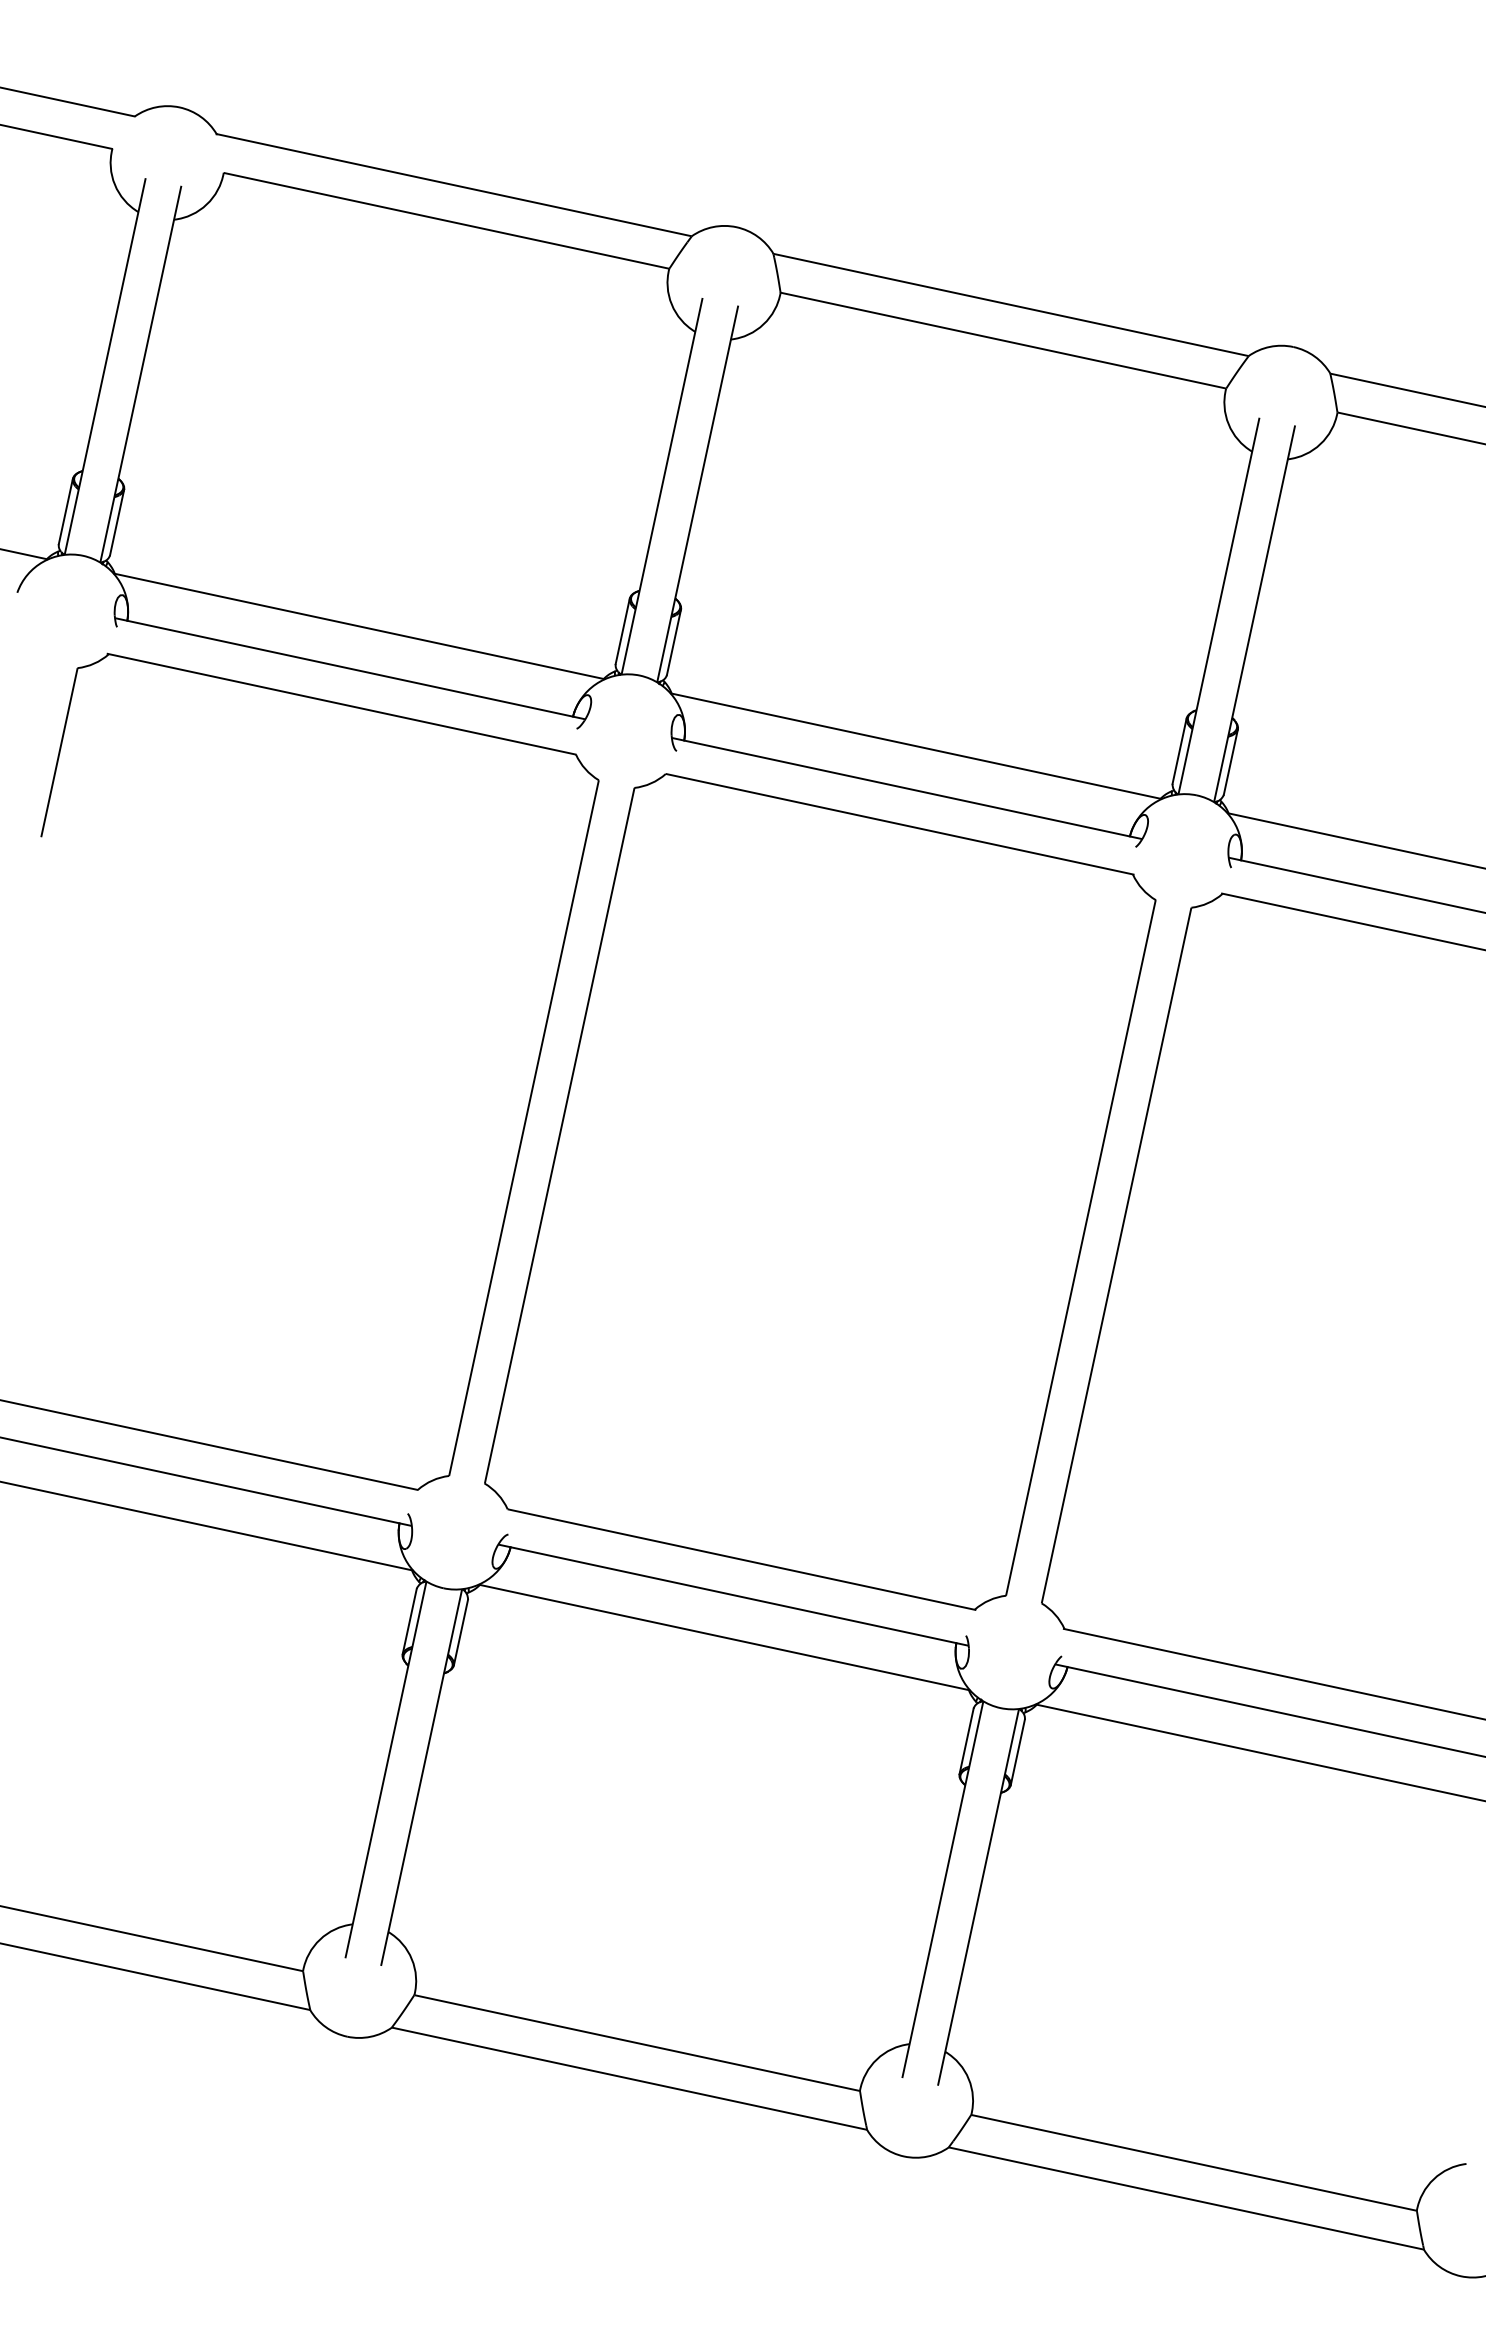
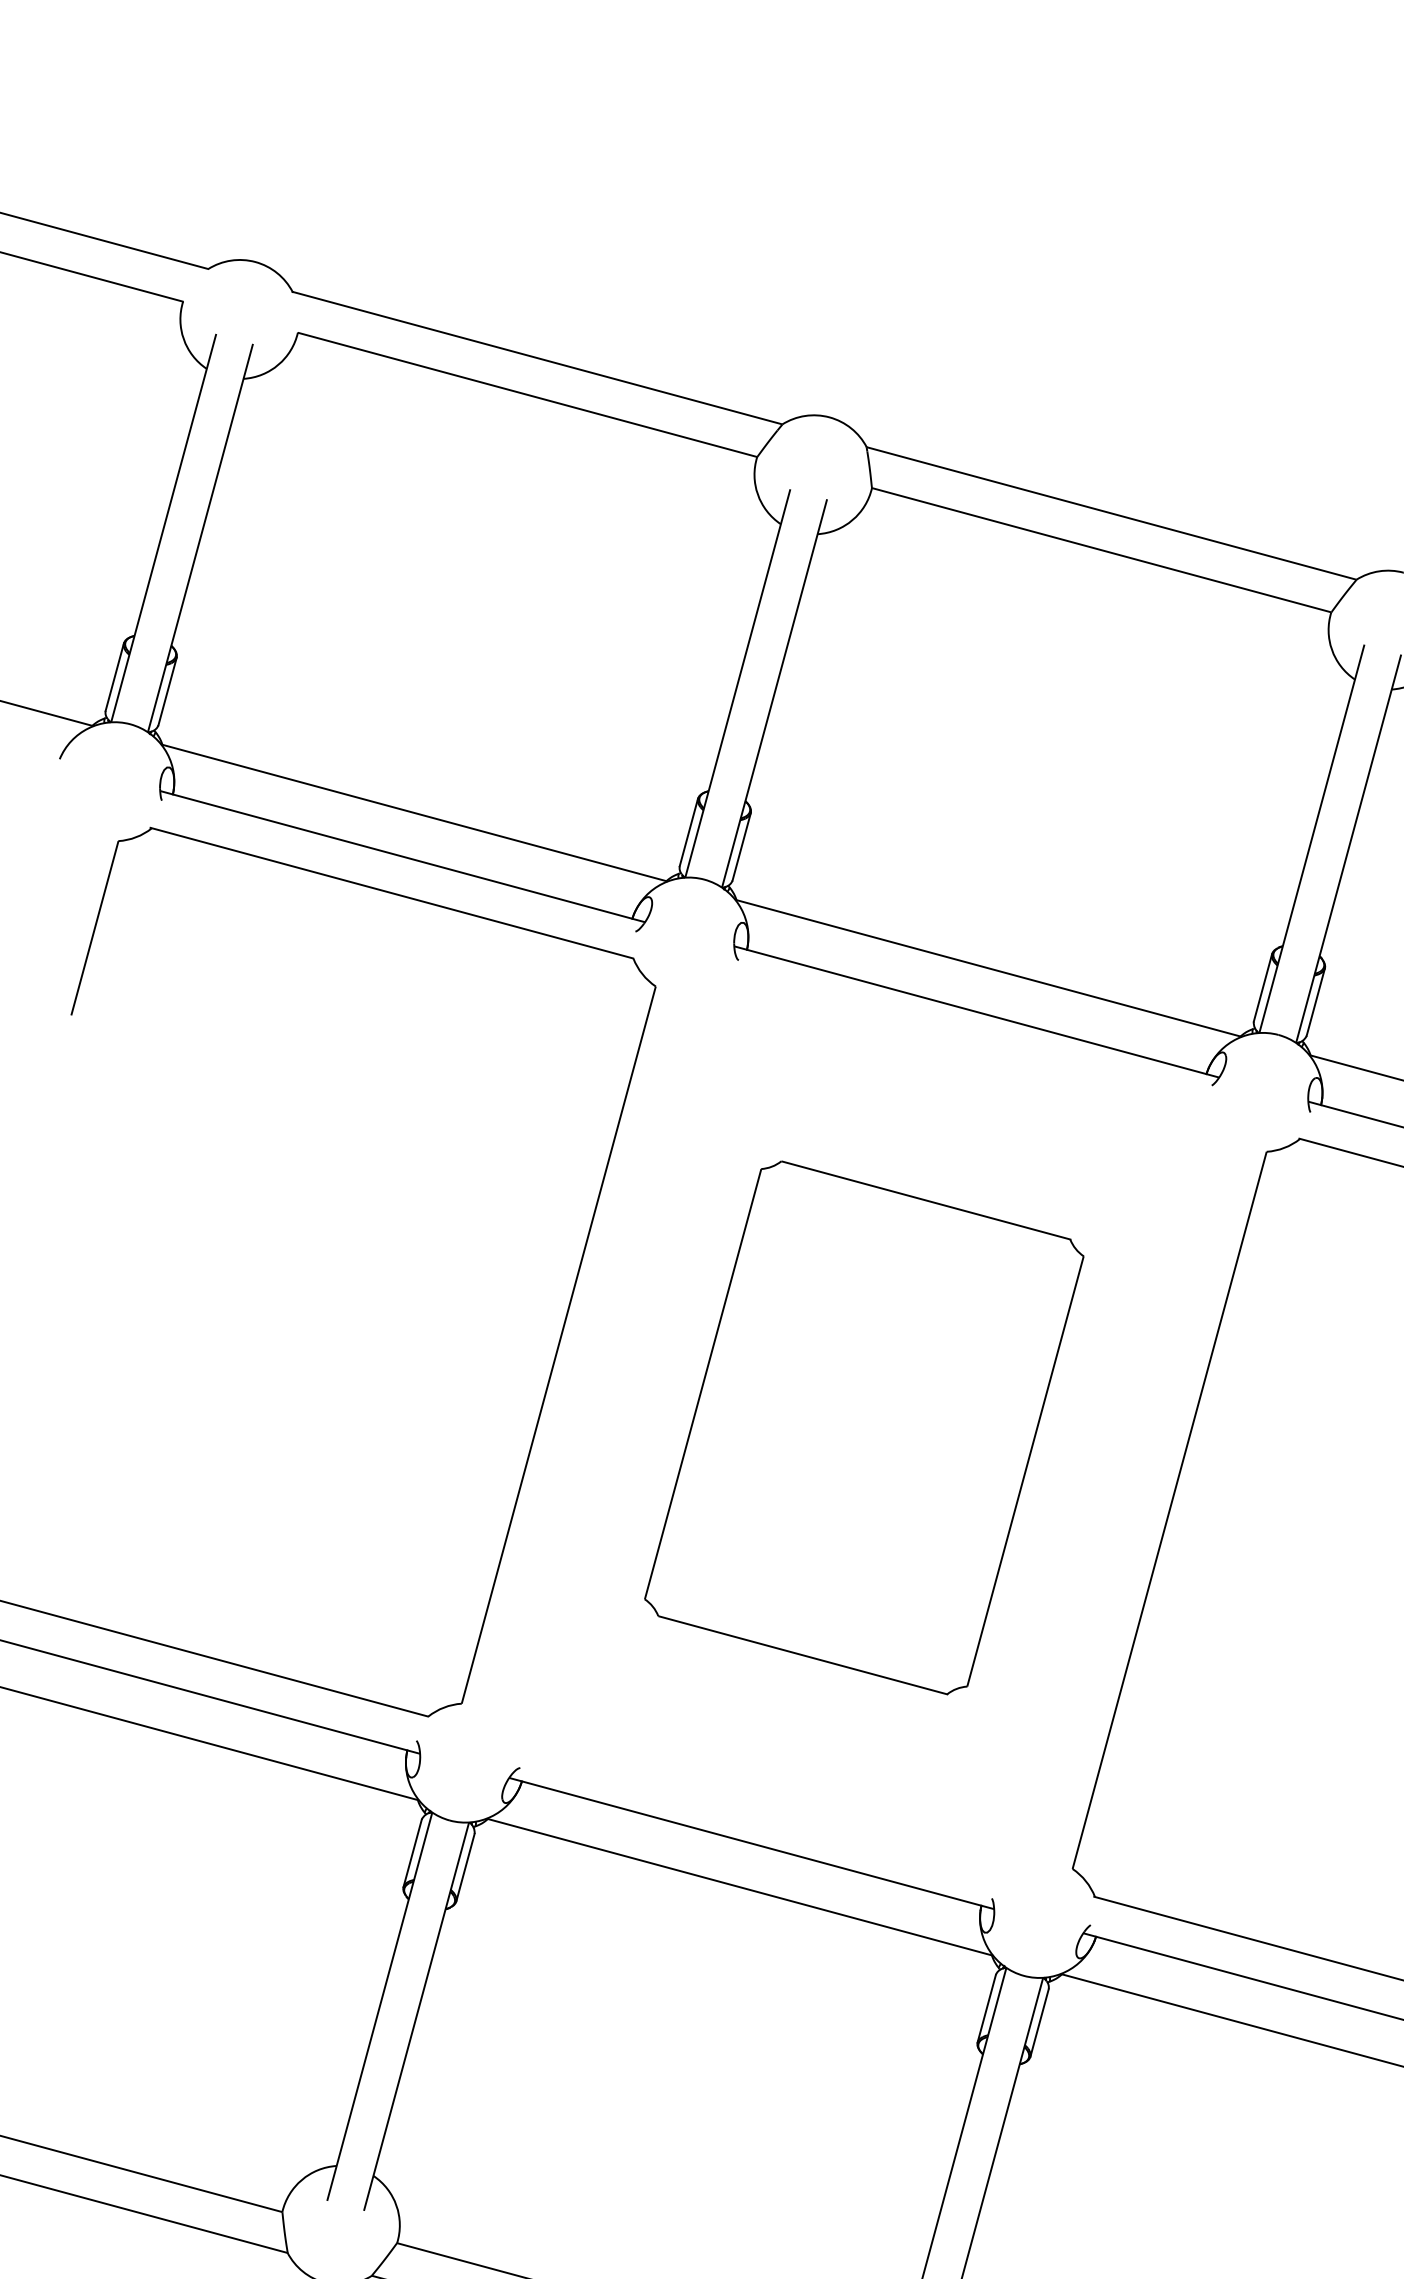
part: (820, 1191) -> (864, 1427), size x0.6

